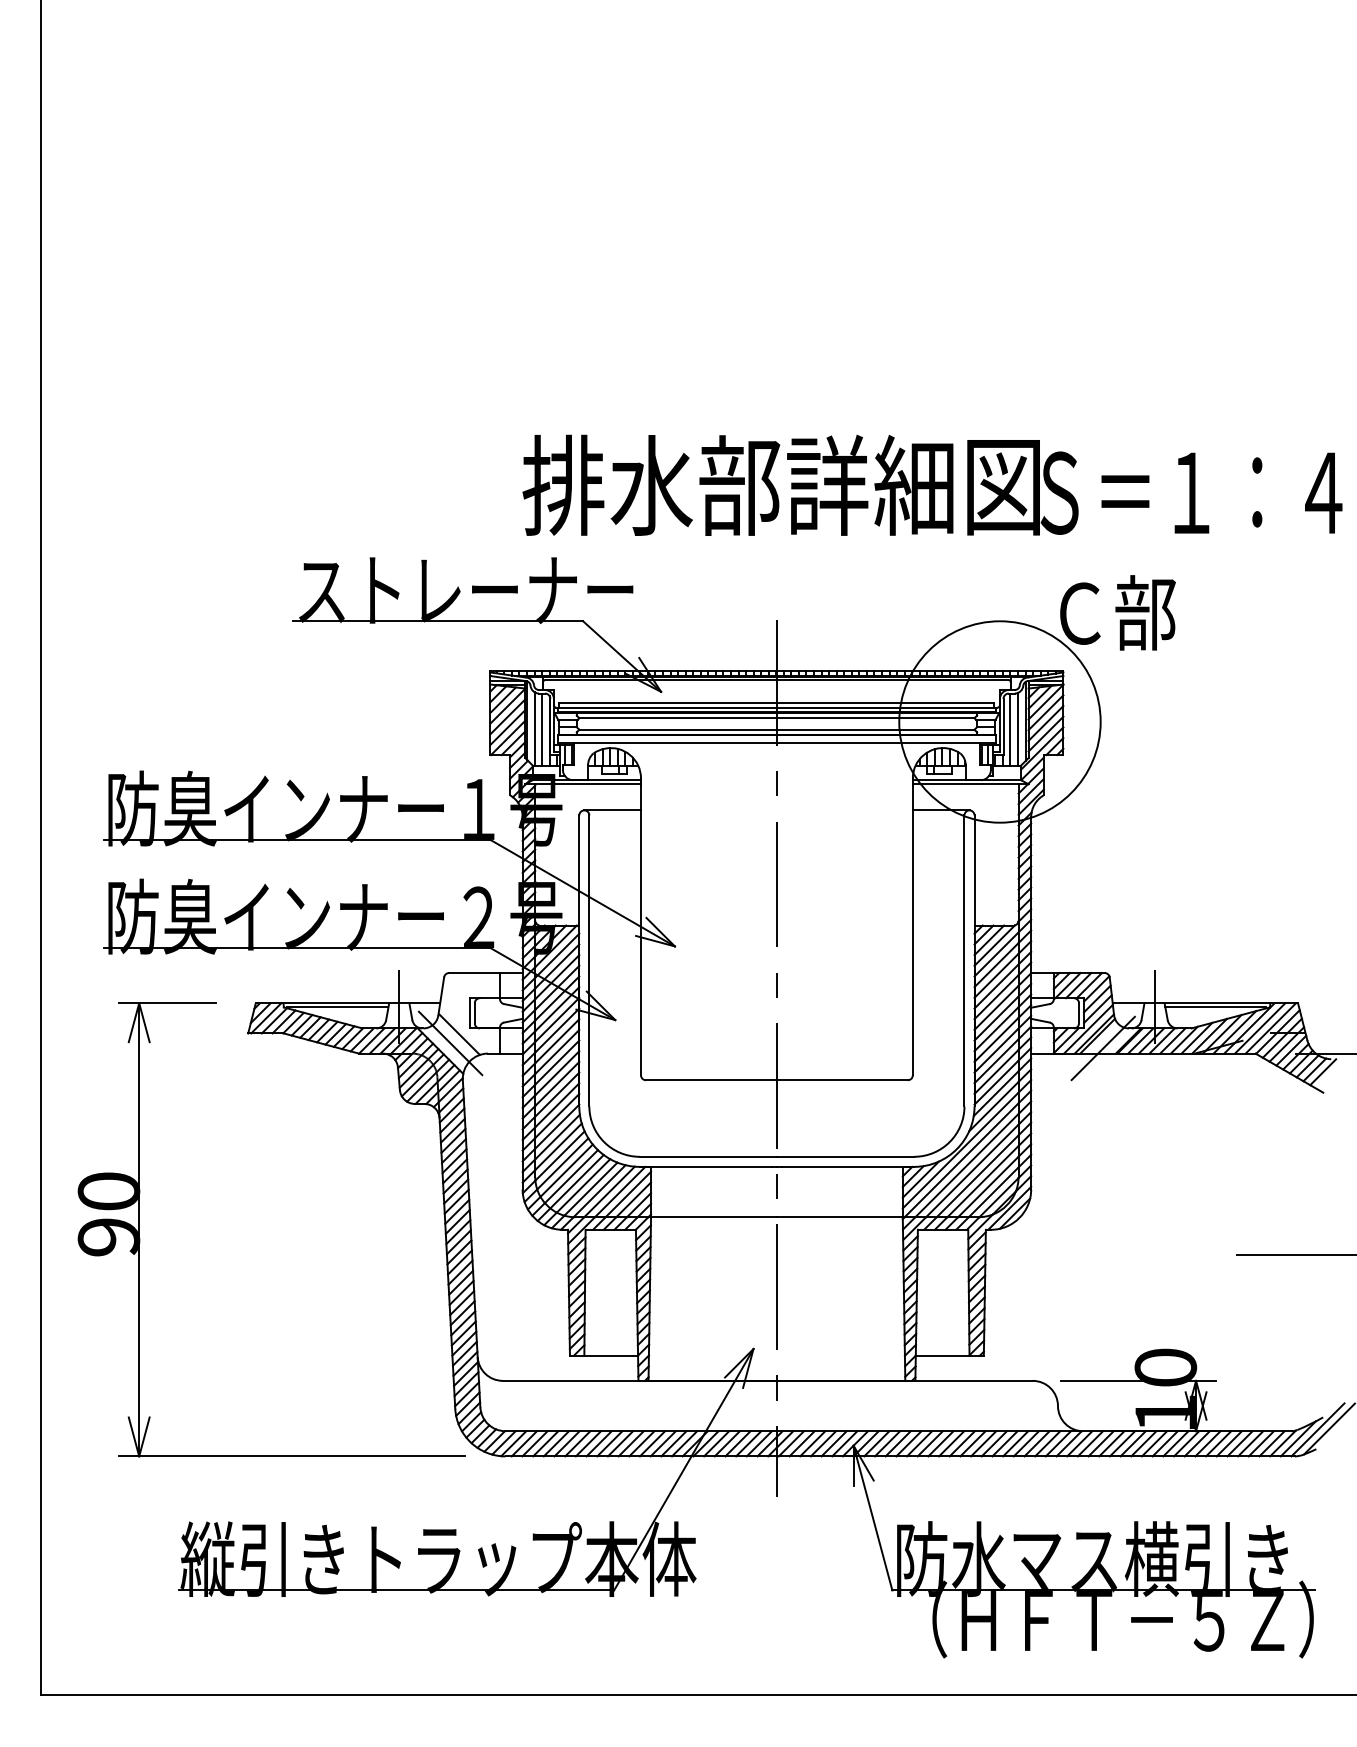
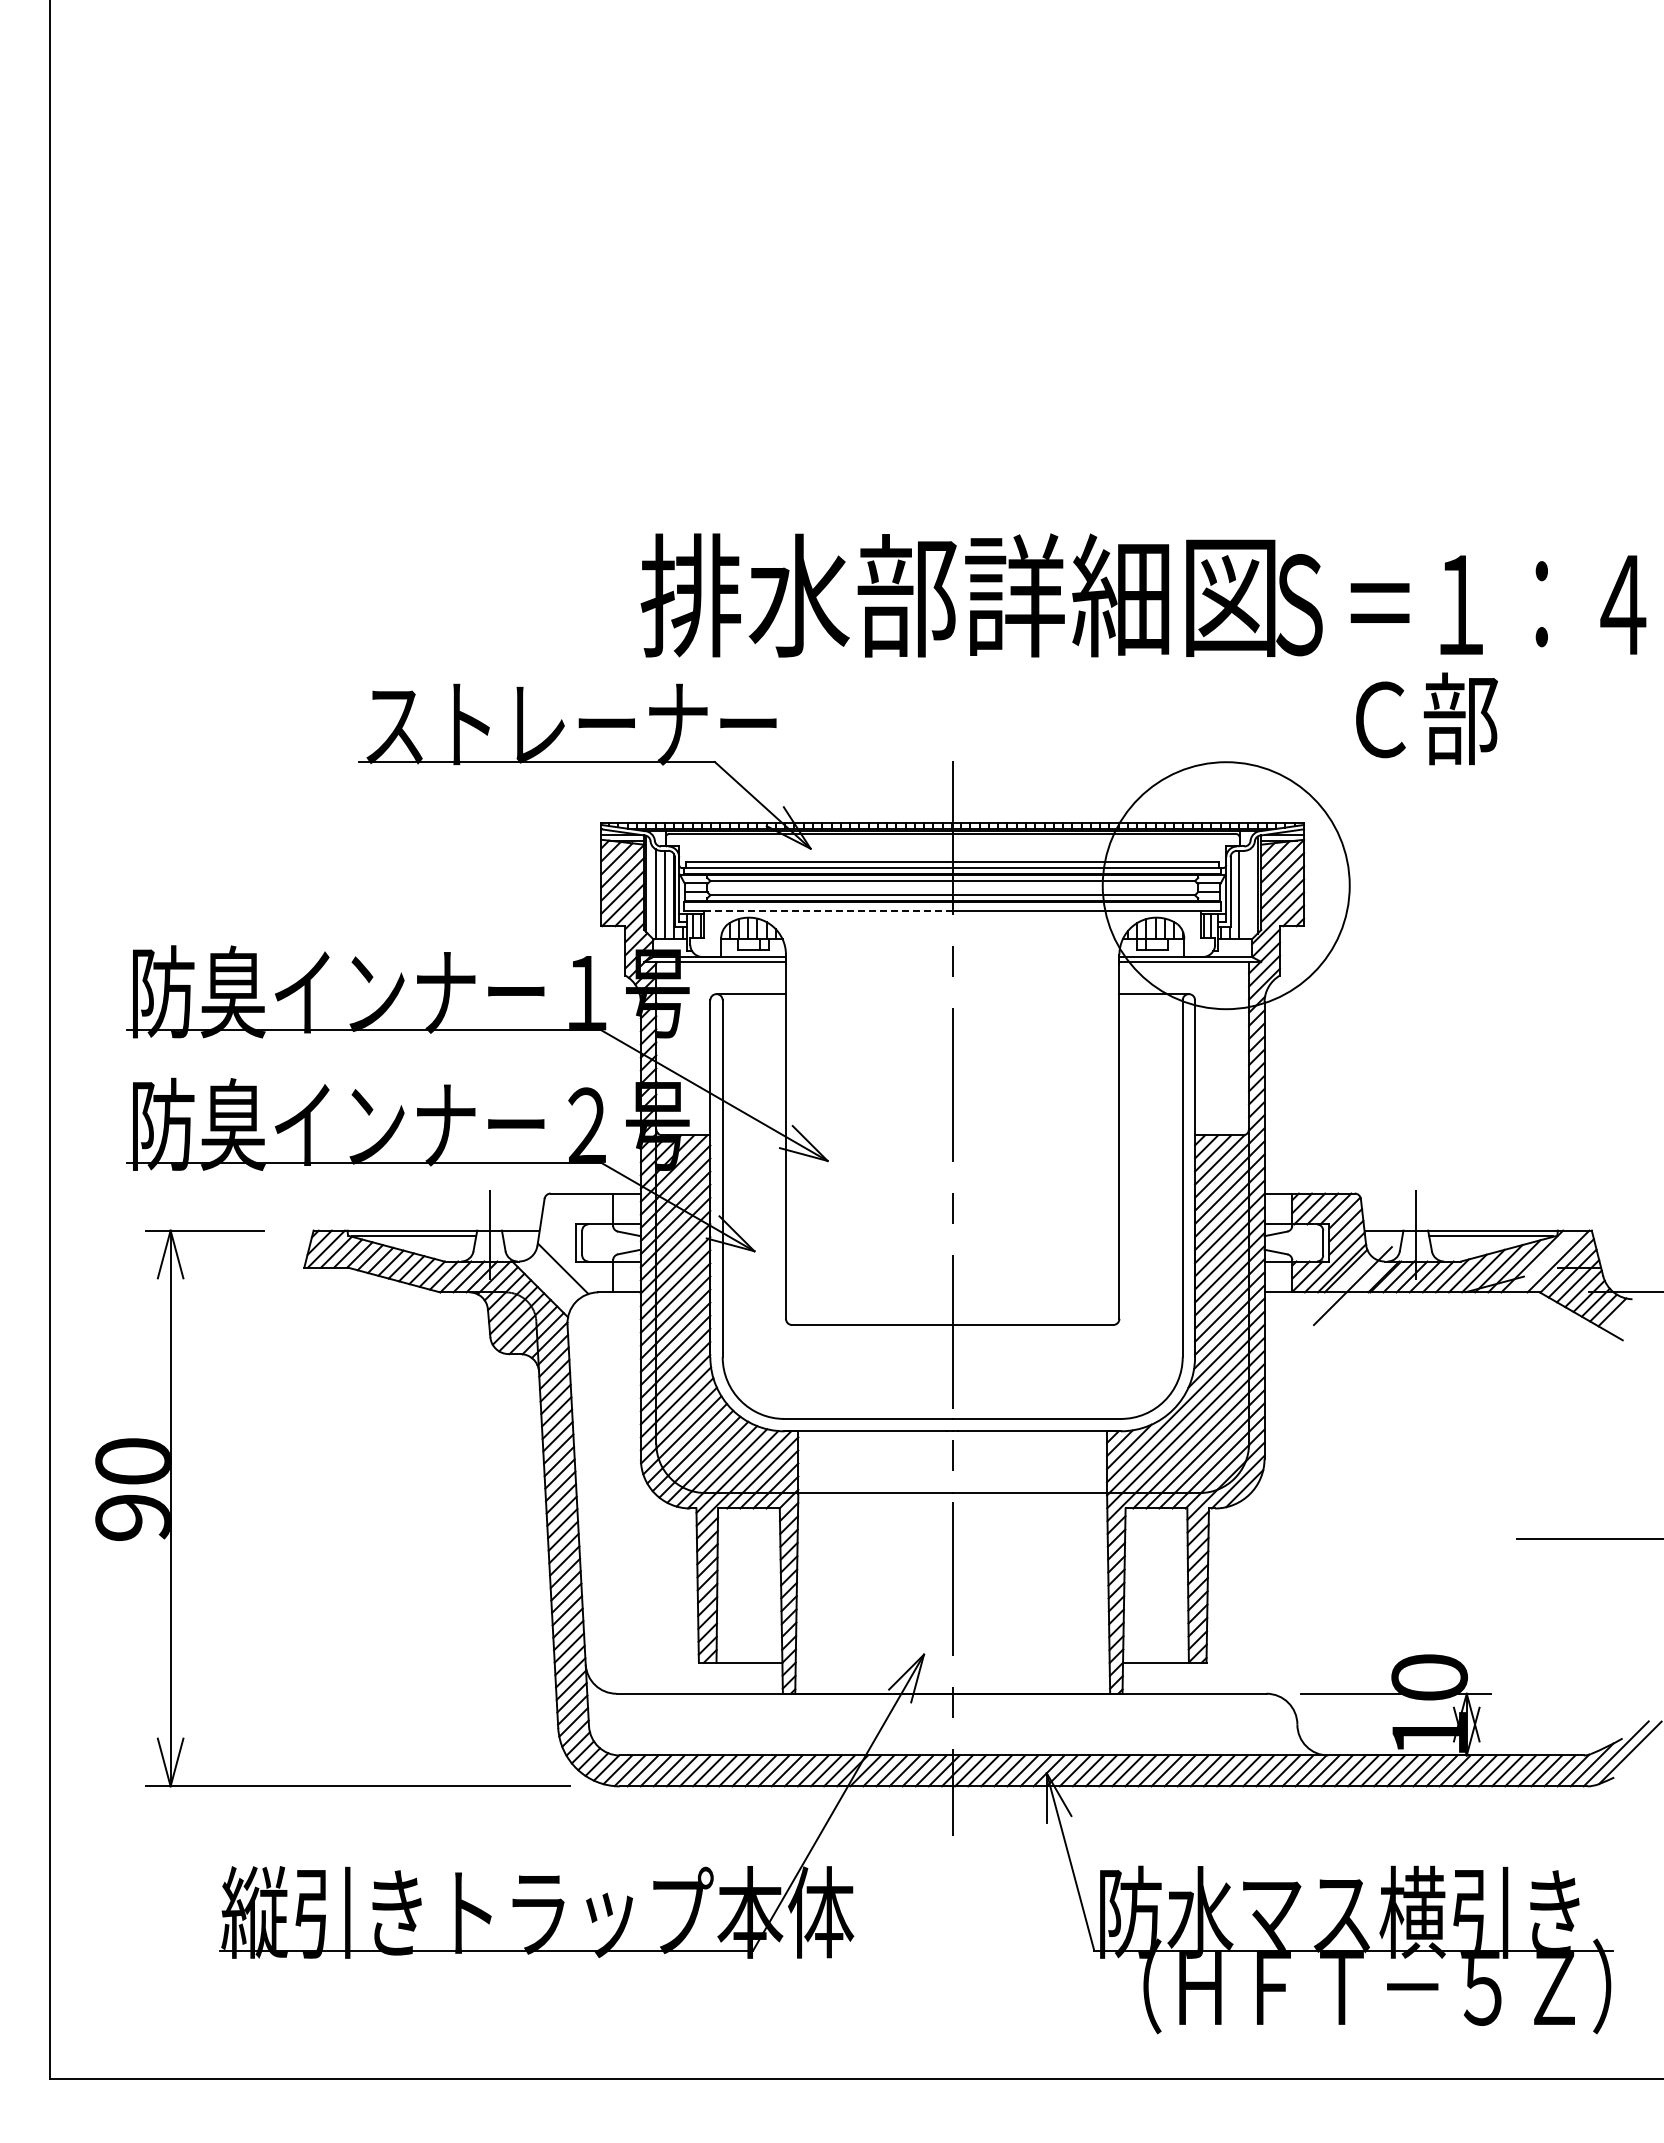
text: (1118, 612) -> (1427, 718), moved
line: (1018, 729) -> (1248, 894), removed
line: (675, 743) -> (828, 911), solid -> dashed
line: (1260, 1028) -> (1545, 1261), removed
line: (450, 1043) -> (552, 1279), removed
line: (1323, 1072) -> (1622, 1315), removed

